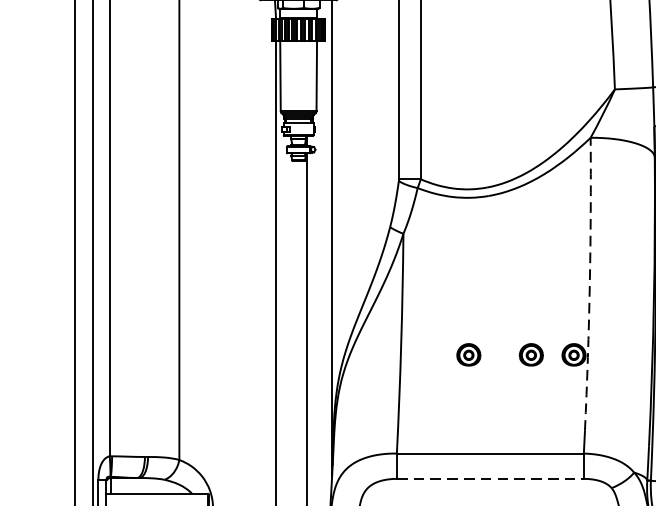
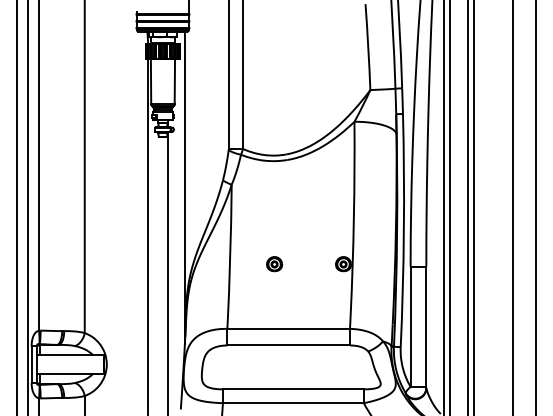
arc: (589, 283) -> (353, 217), dashed -> solid
part: (531, 355) -> (315, 264), removed
line: (491, 478) -> (289, 345), dashed -> solid

